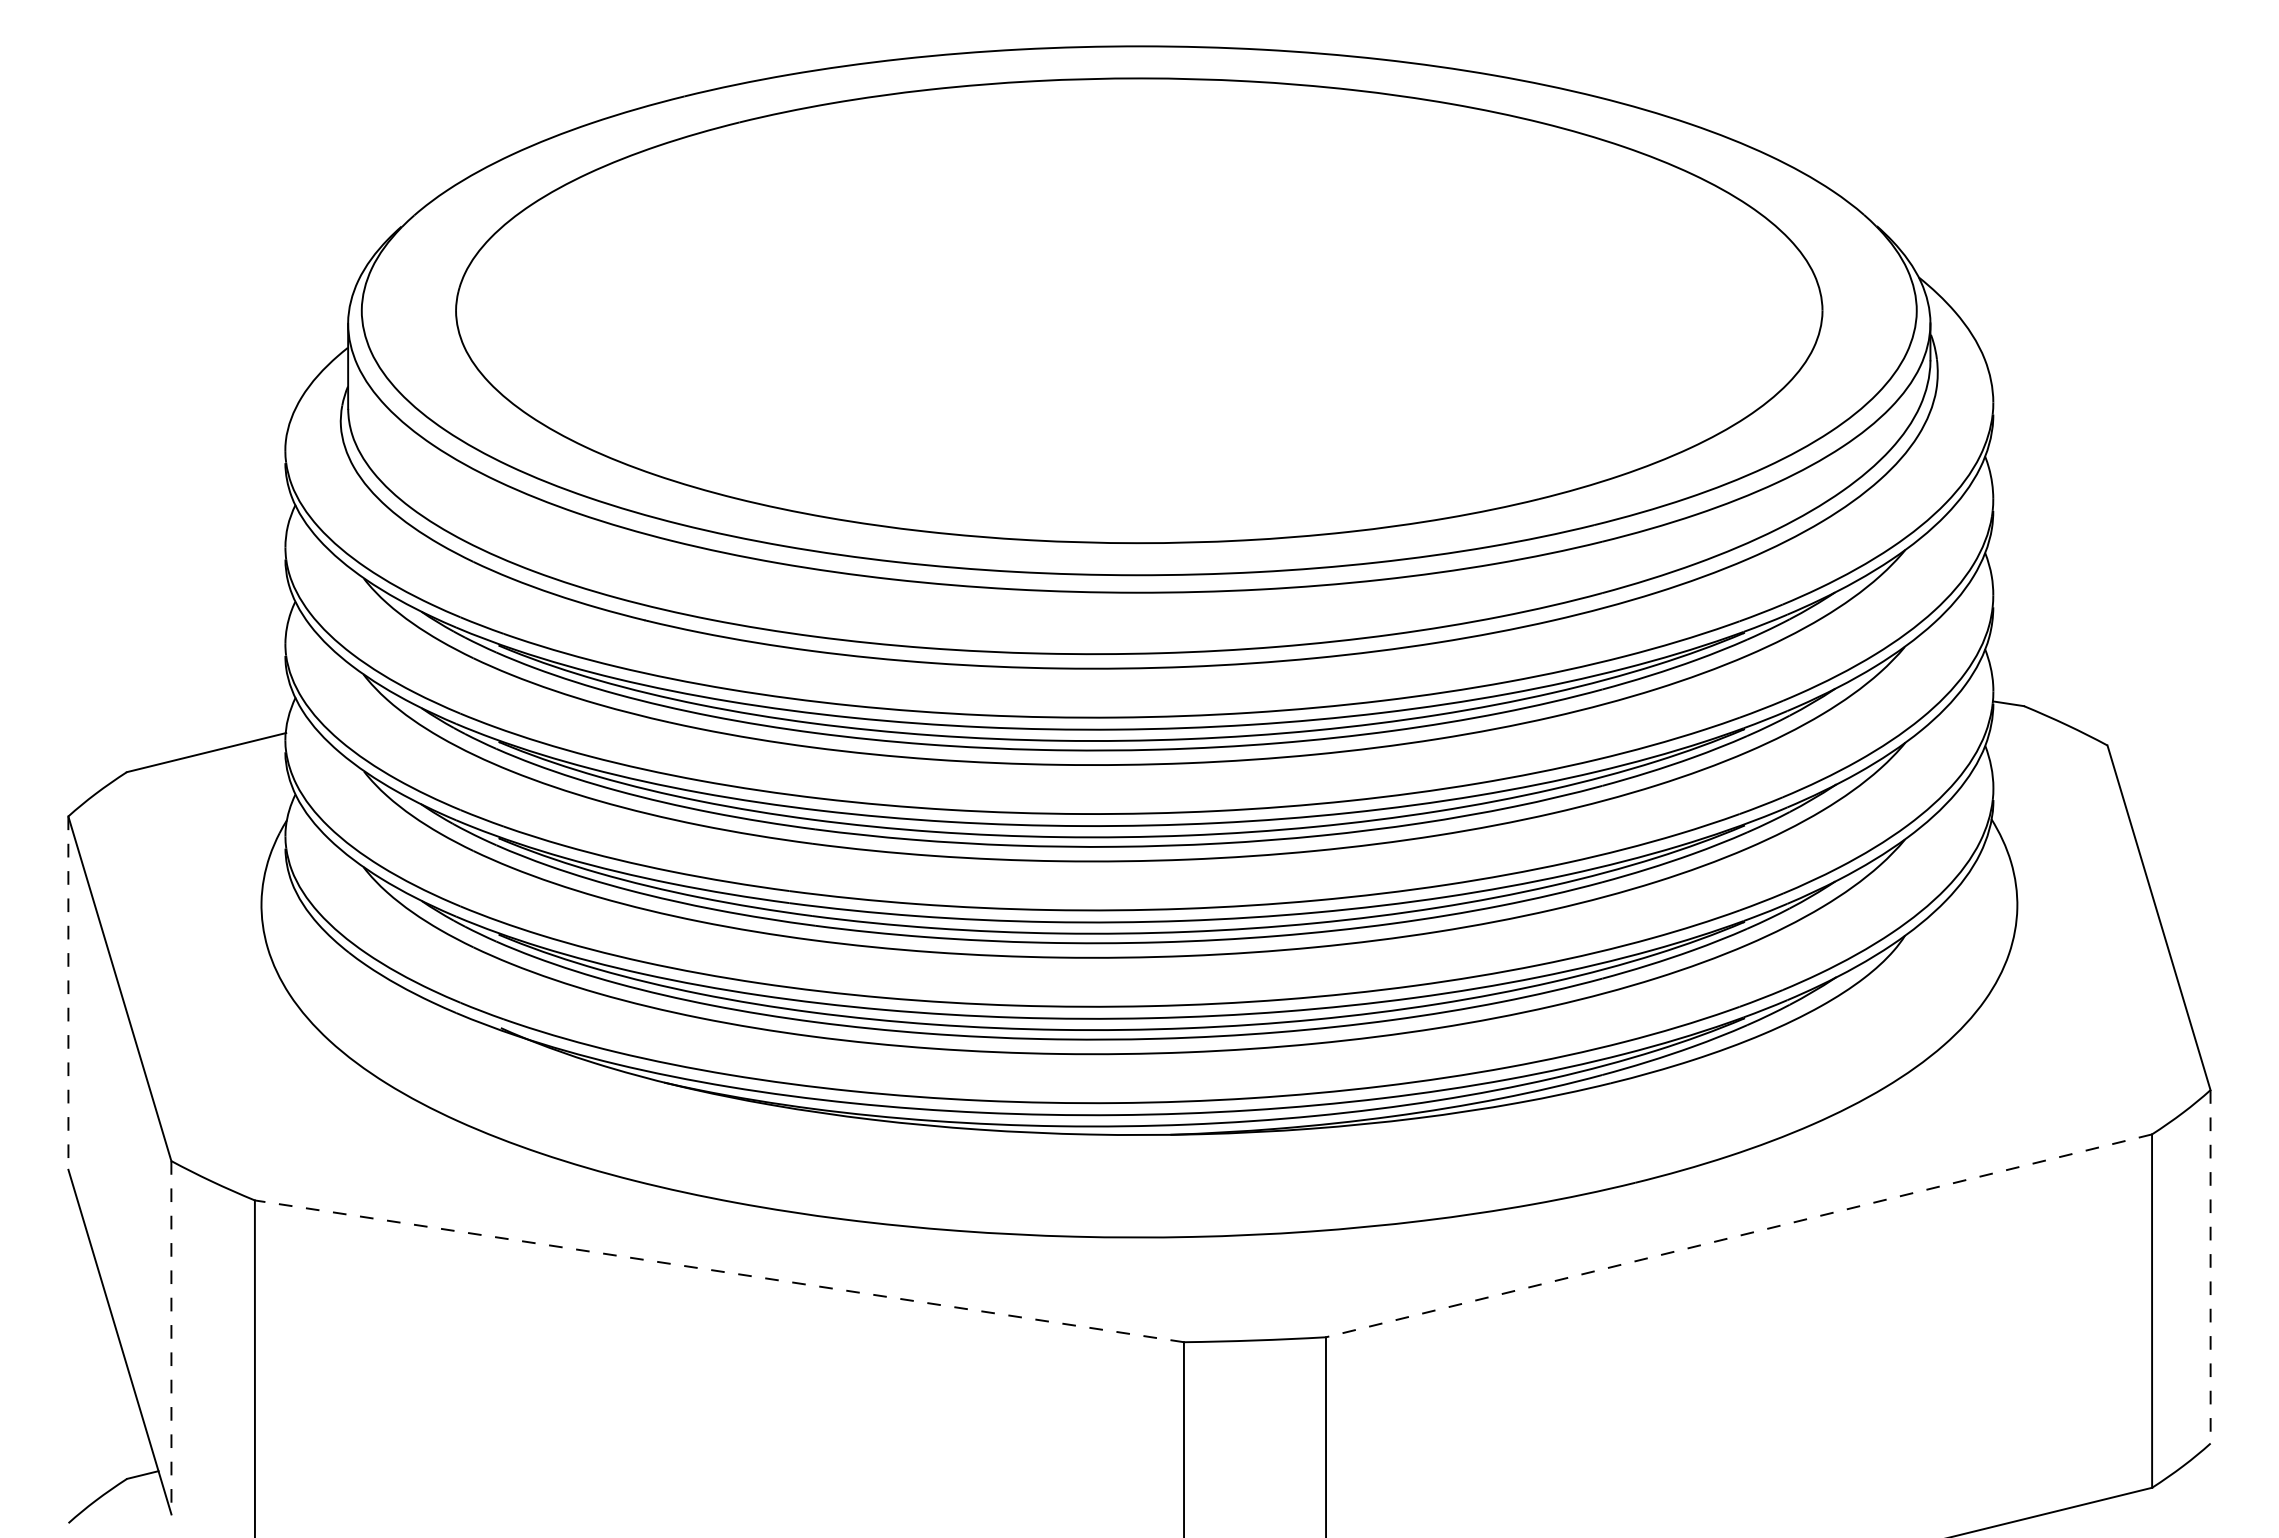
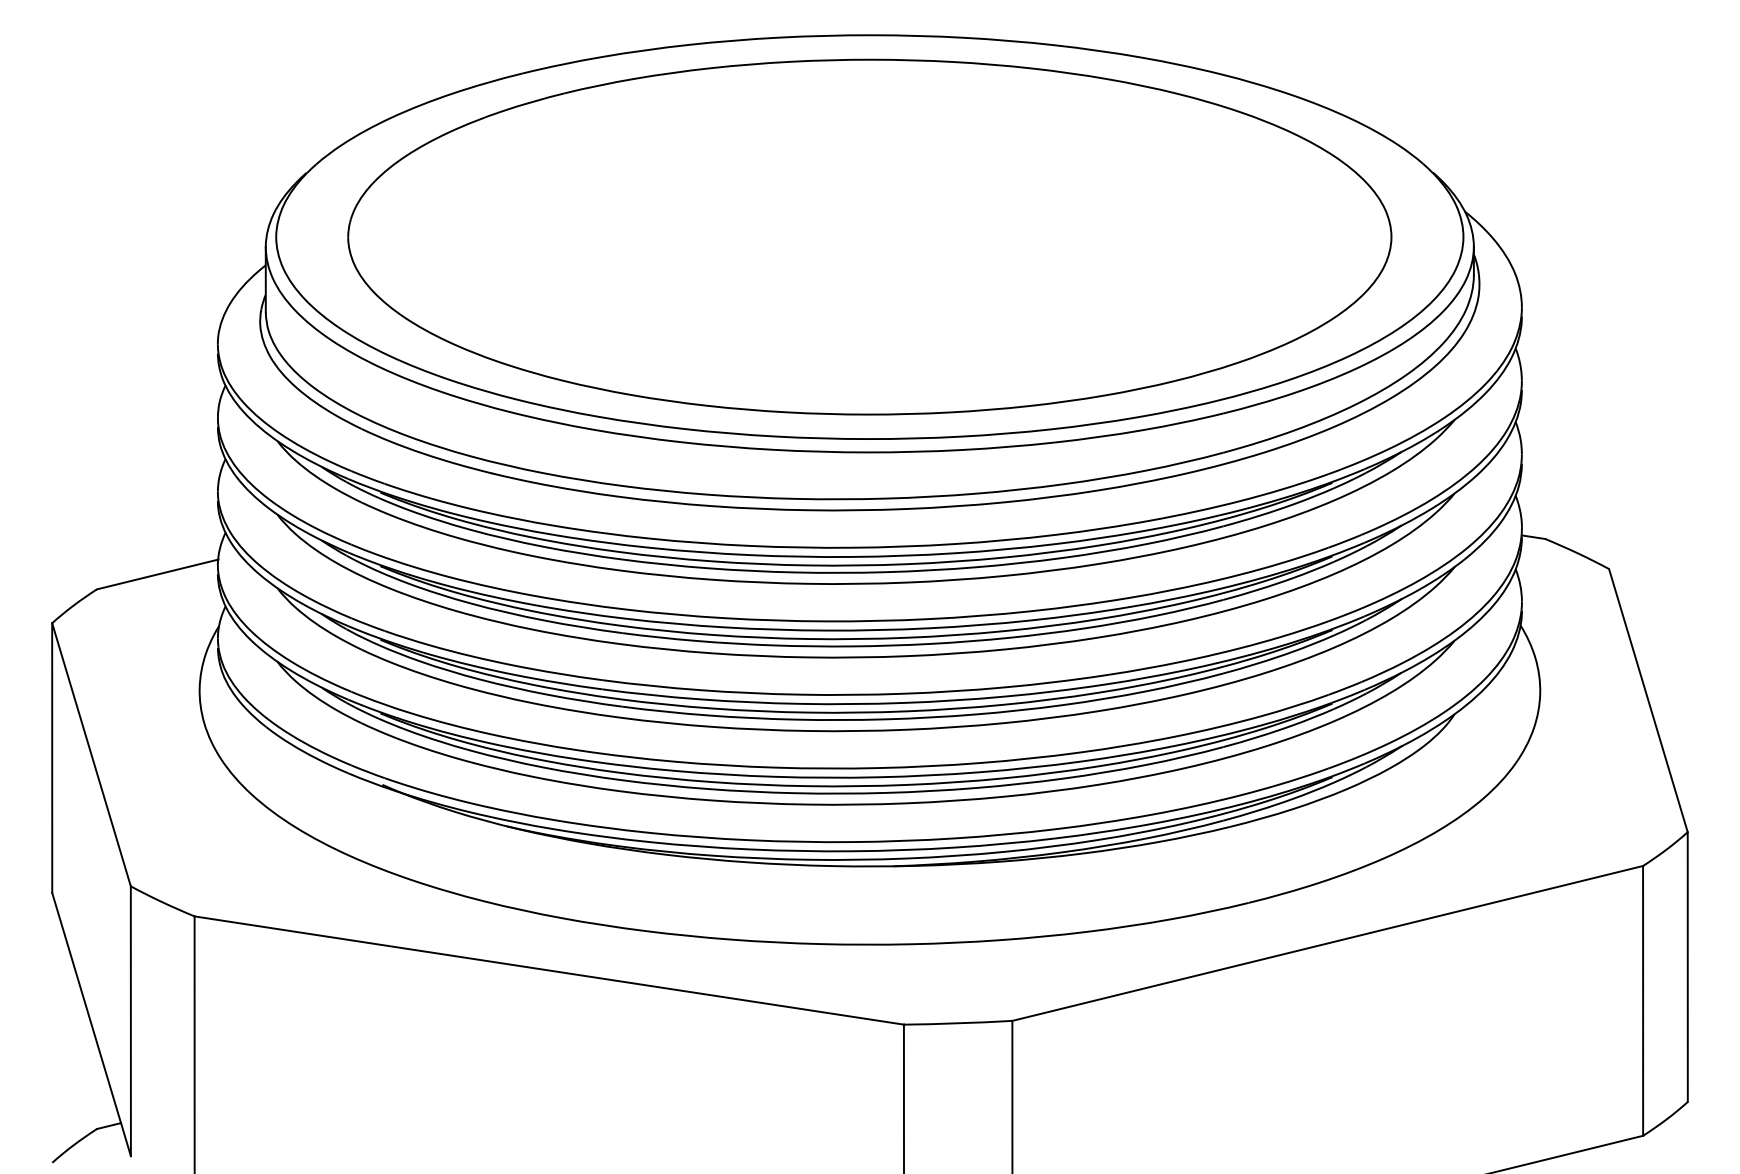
line: (68, 993) -> (52, 758), dashed -> solid
line: (1738, 1235) -> (1327, 943), dashed -> solid
line: (2210, 1266) -> (1687, 966), dashed -> solid
line: (719, 1271) -> (549, 970), dashed -> solid
line: (171, 1337) -> (130, 1021), dashed -> solid

